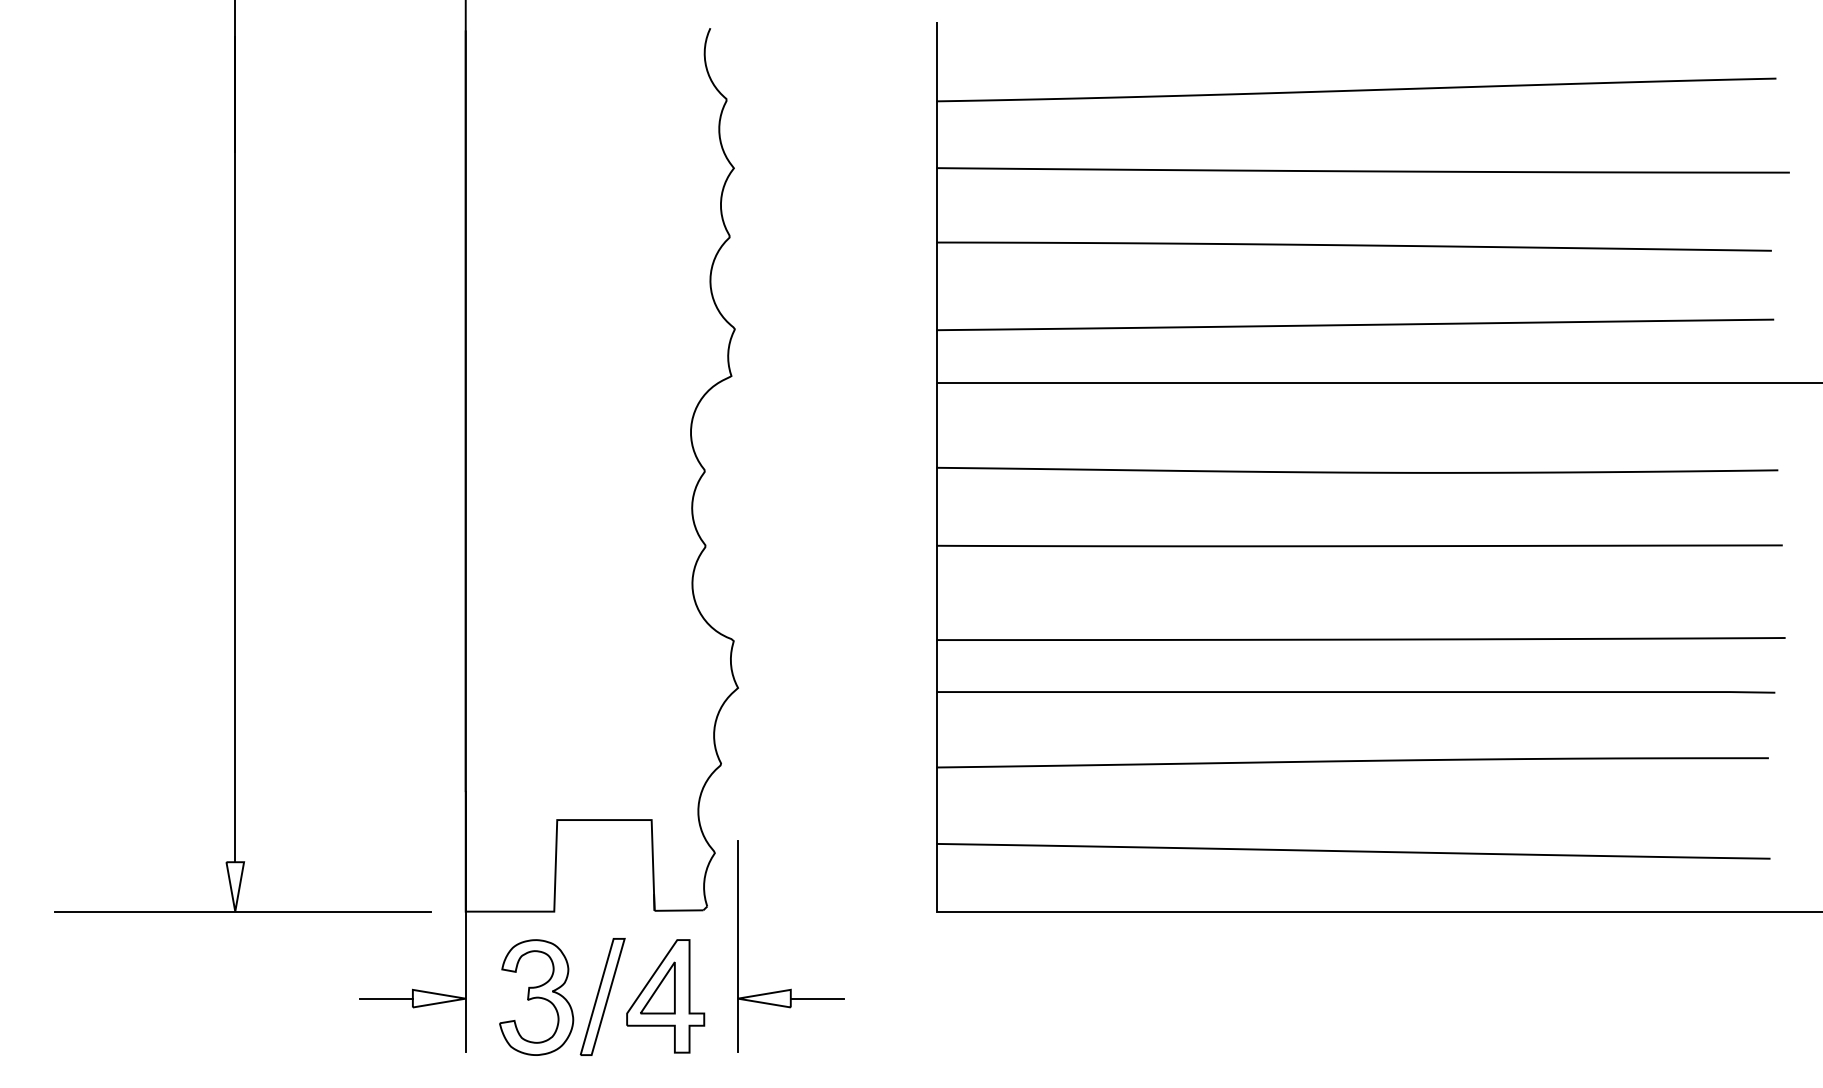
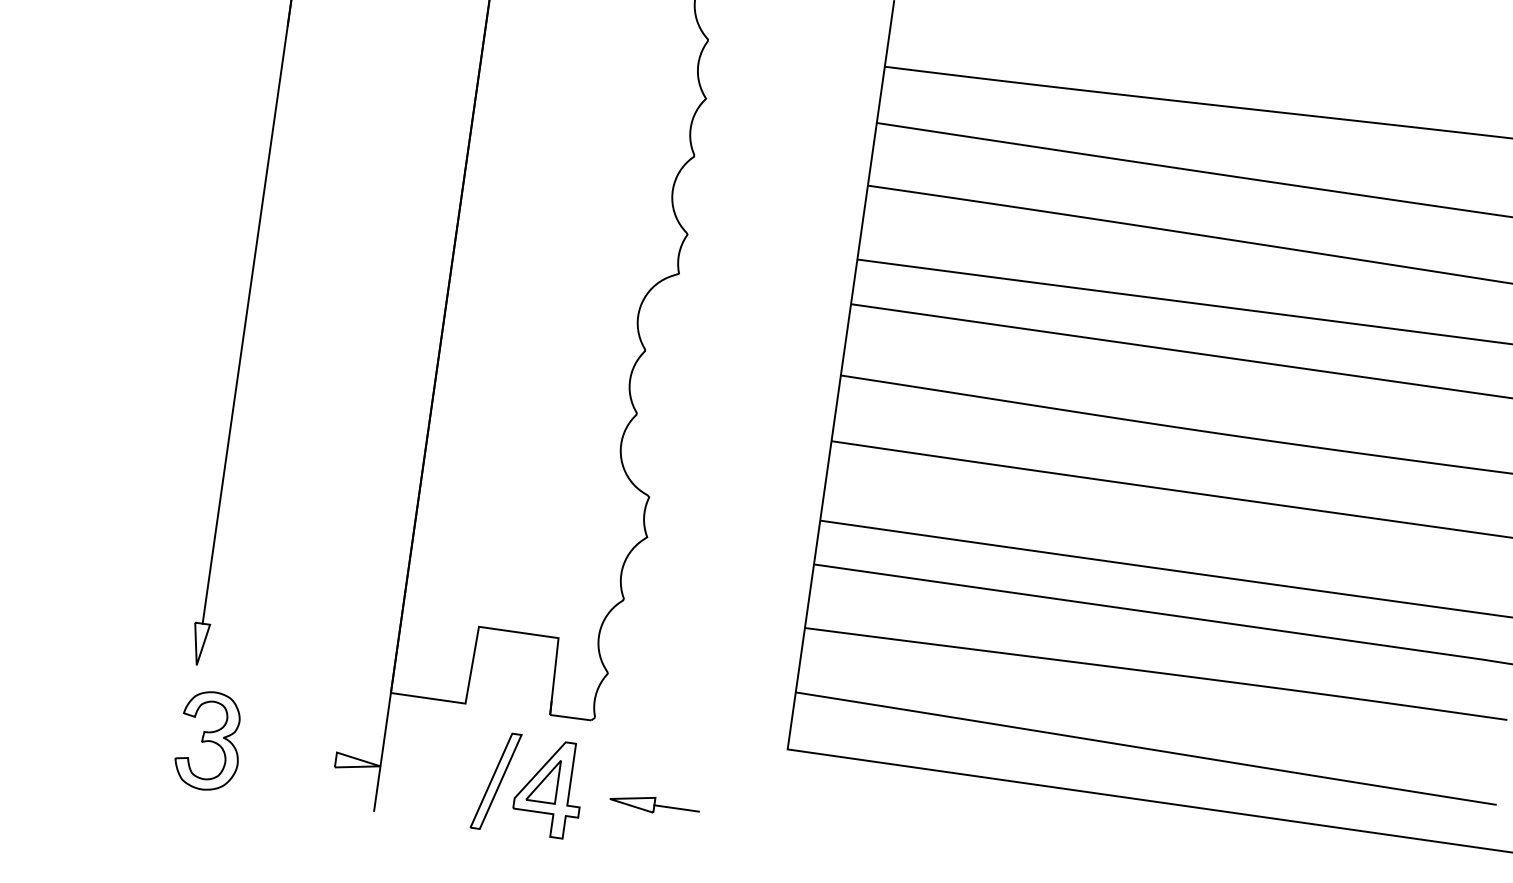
line: (242, 911) -> (202, 666), removed
line: (737, 946) -> (615, 754), removed
part: (536, 997) -> (209, 740), moved
line: (386, 998) -> (313, 756), removed

